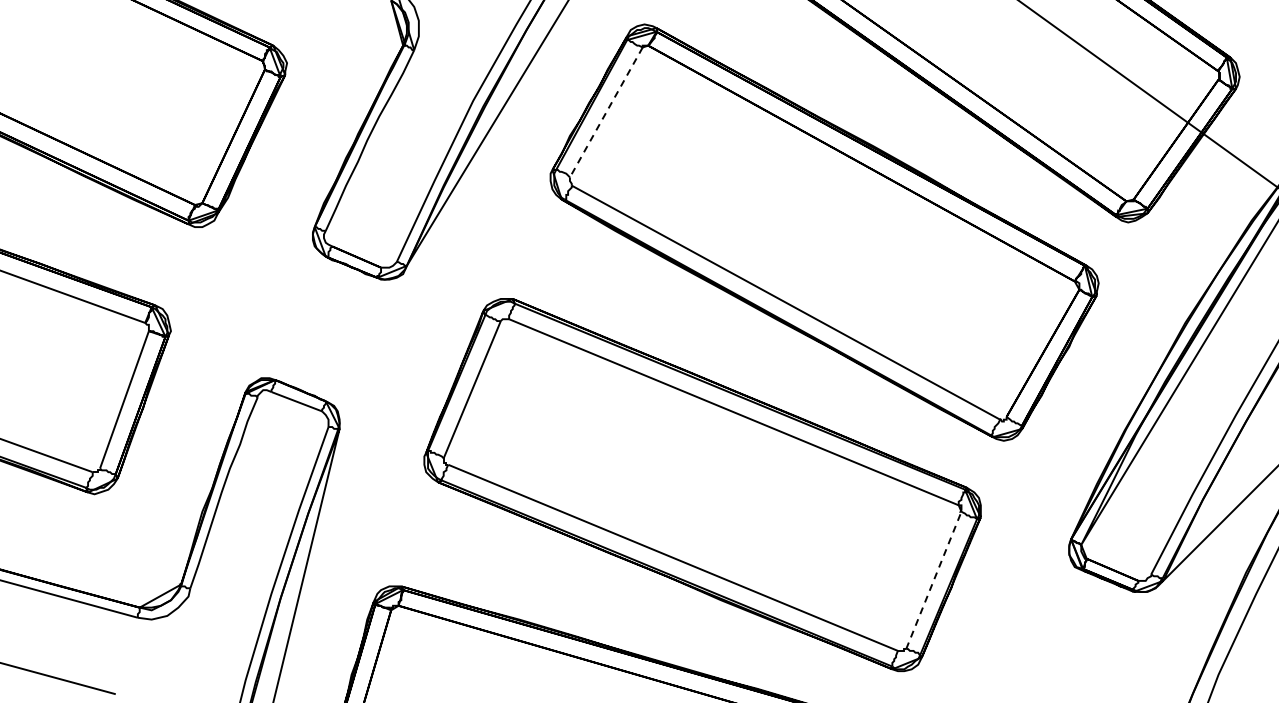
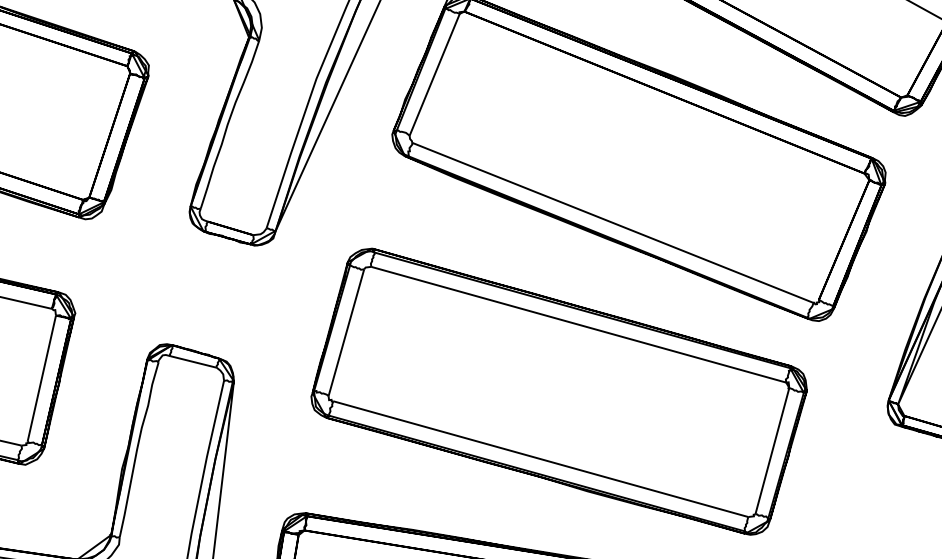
line: (606, 112) -> (434, 74), dashed -> solid
line: (933, 580) -> (772, 451), dashed -> solid

